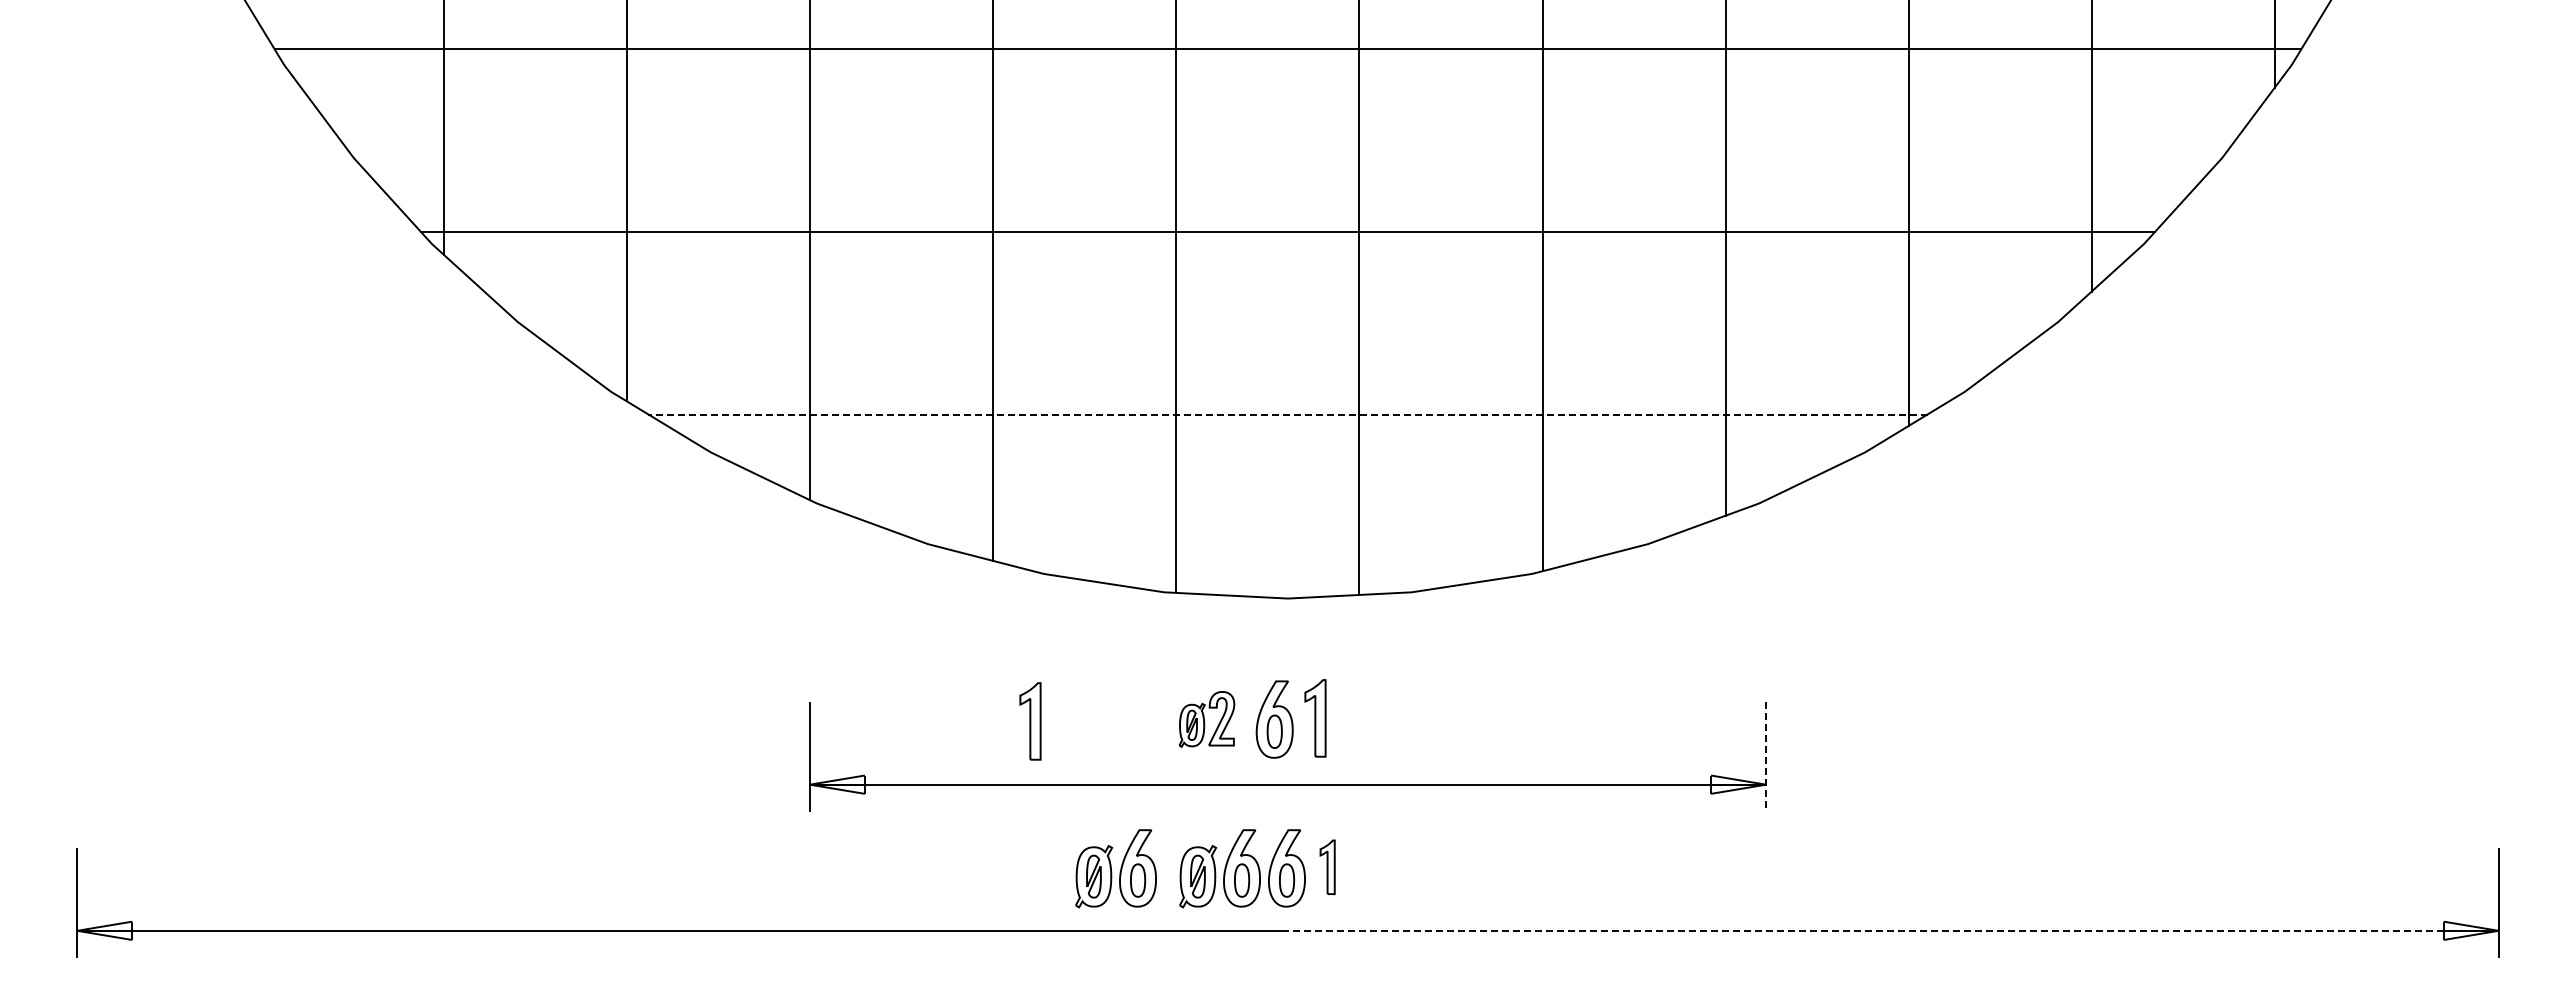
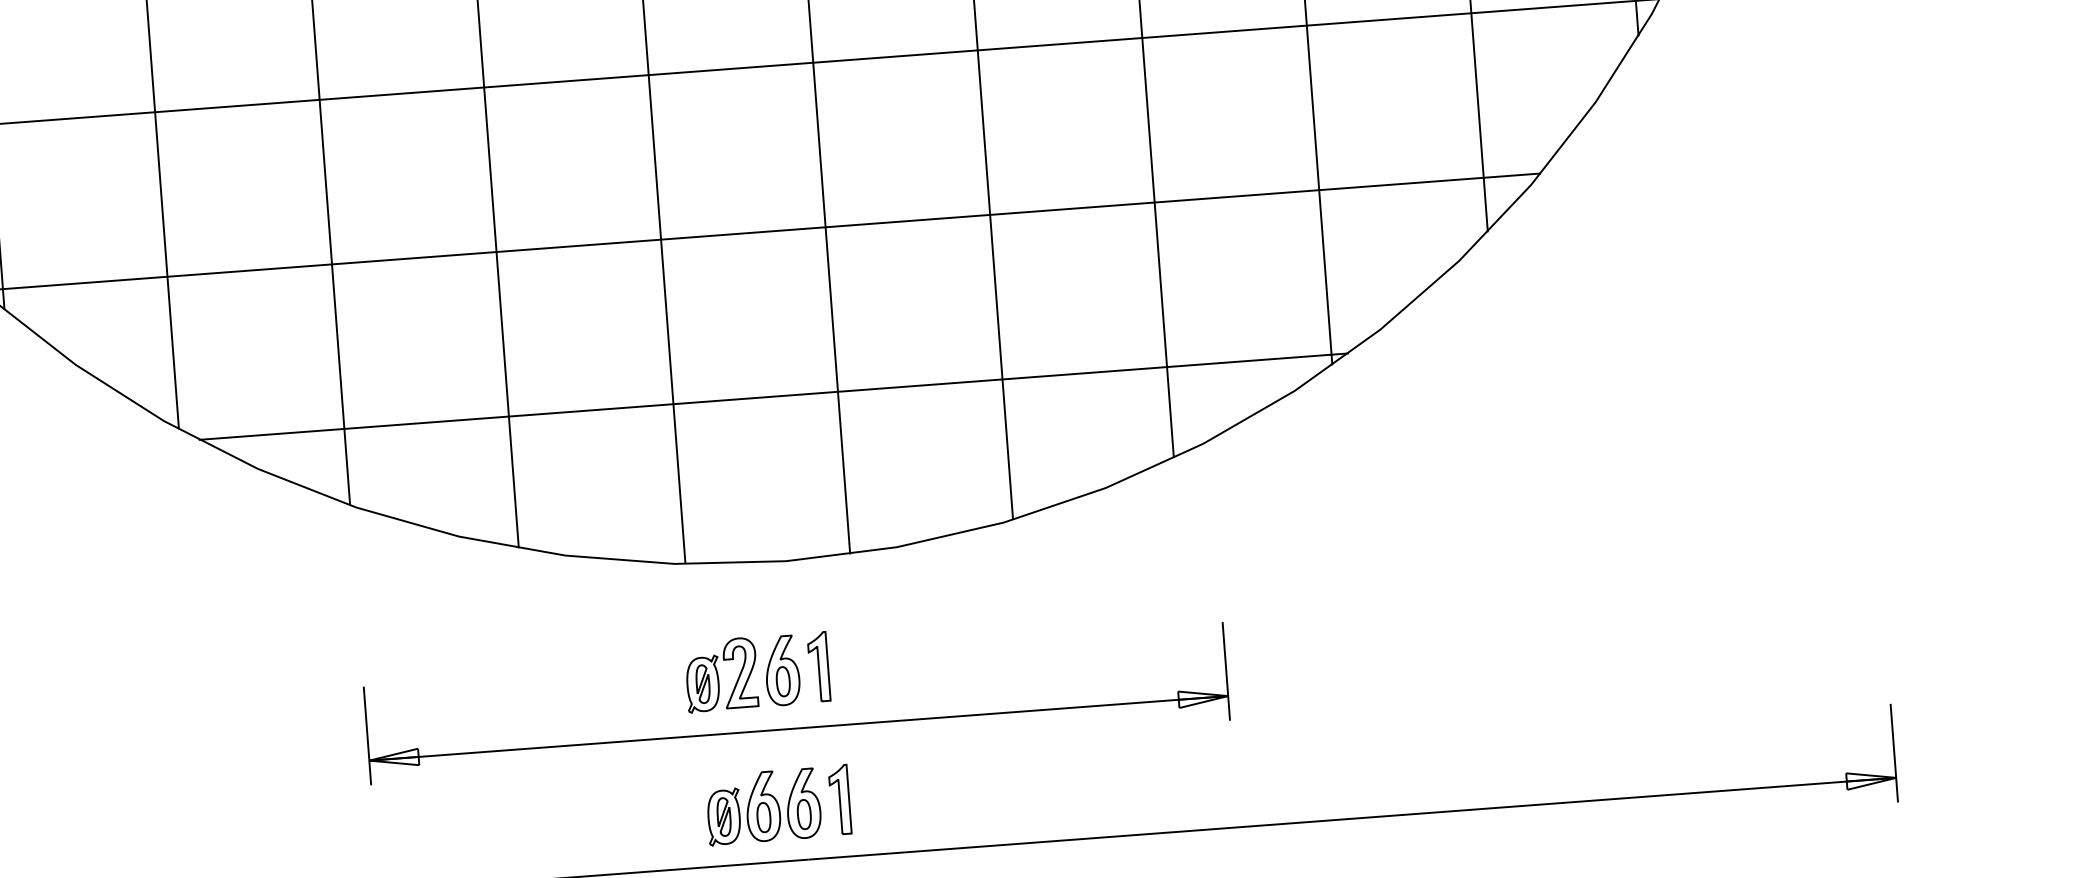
line: (1287, 415) -> (773, 396), dashed -> solid
part: (1206, 719) -> (721, 675), size x1.43
part: (1030, 721) -> (563, 688), removed
line: (1766, 757) -> (1226, 671), dashed -> solid
part: (1327, 867) -> (839, 800), size x1.43
part: (1115, 868) -> (649, 815), removed
line: (1892, 930) -> (1351, 818), dashed -> solid

